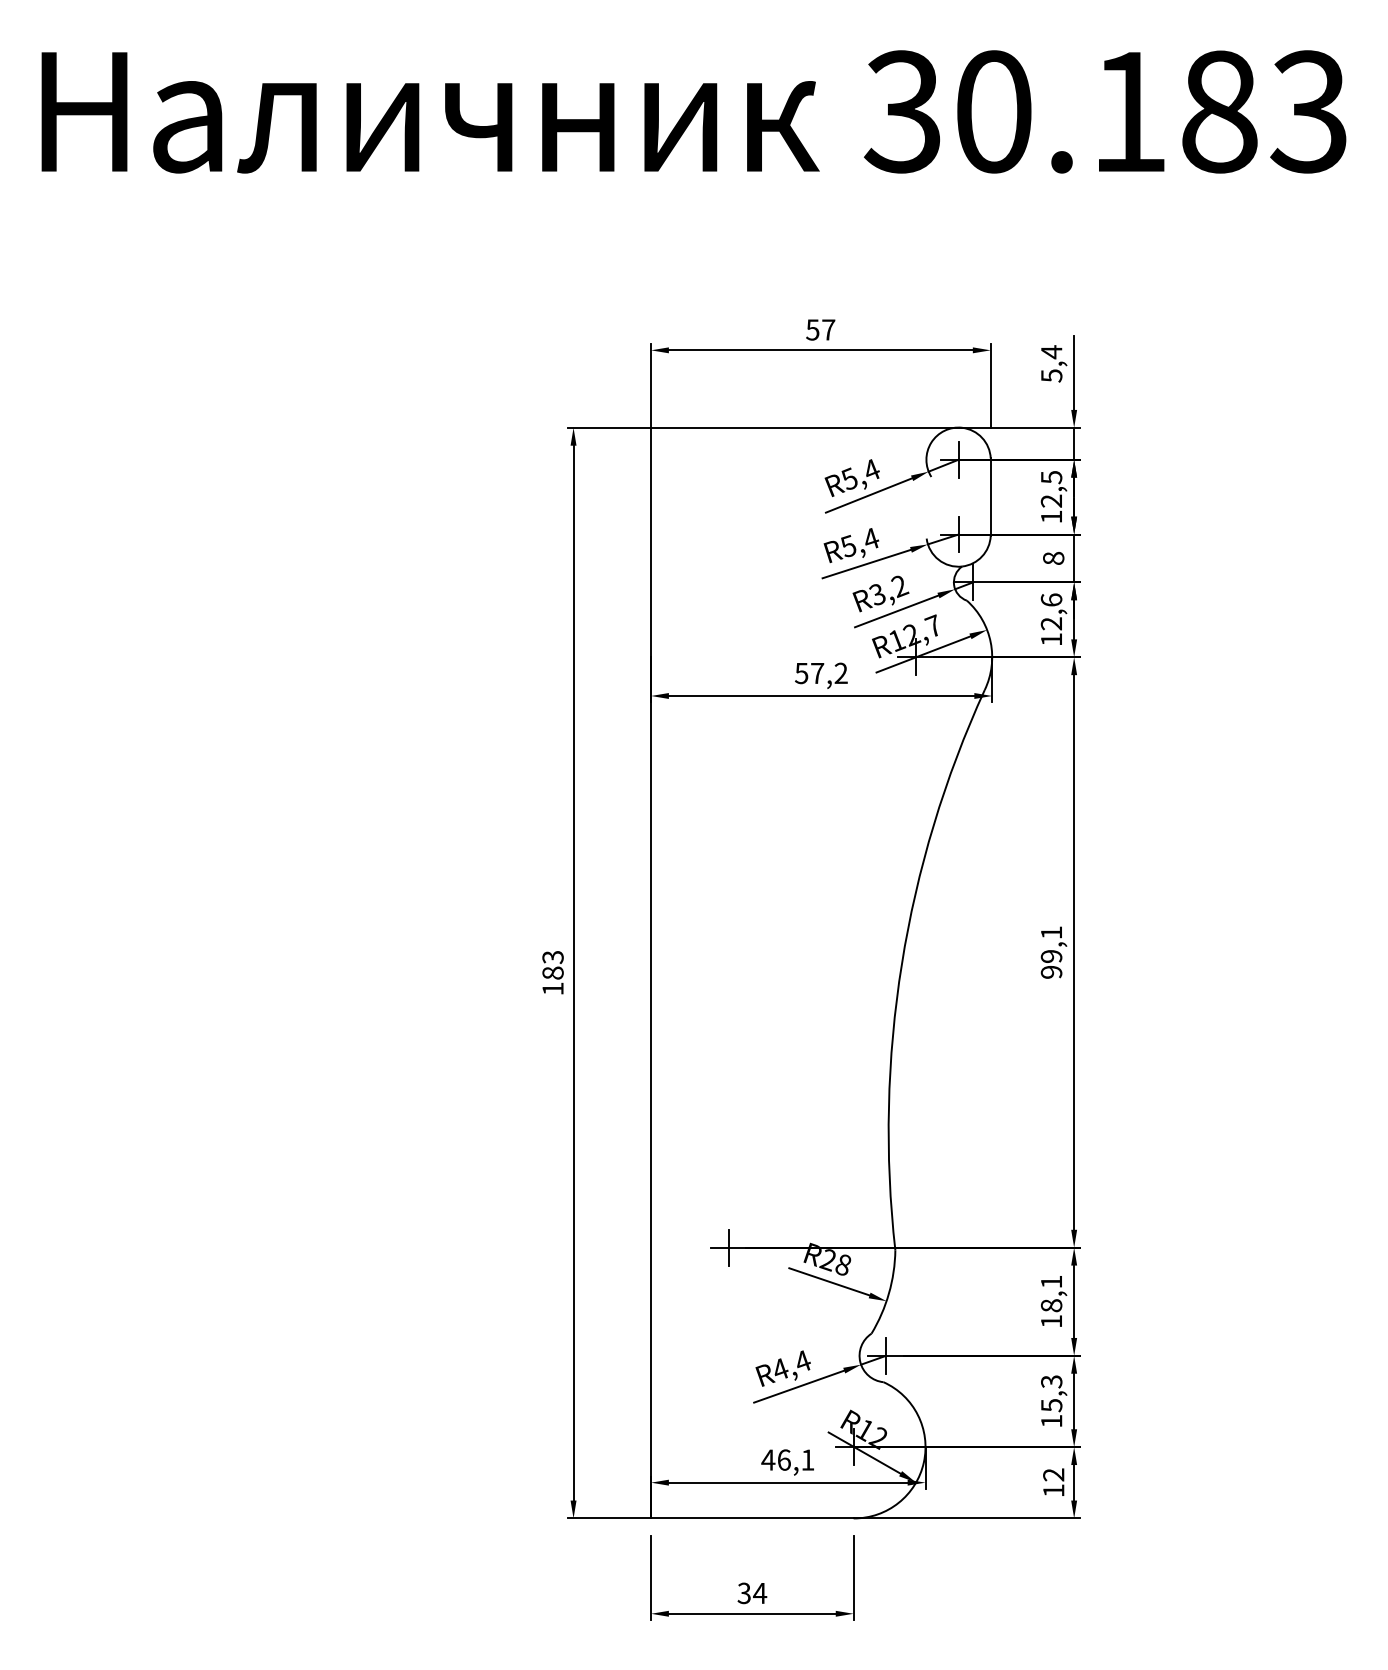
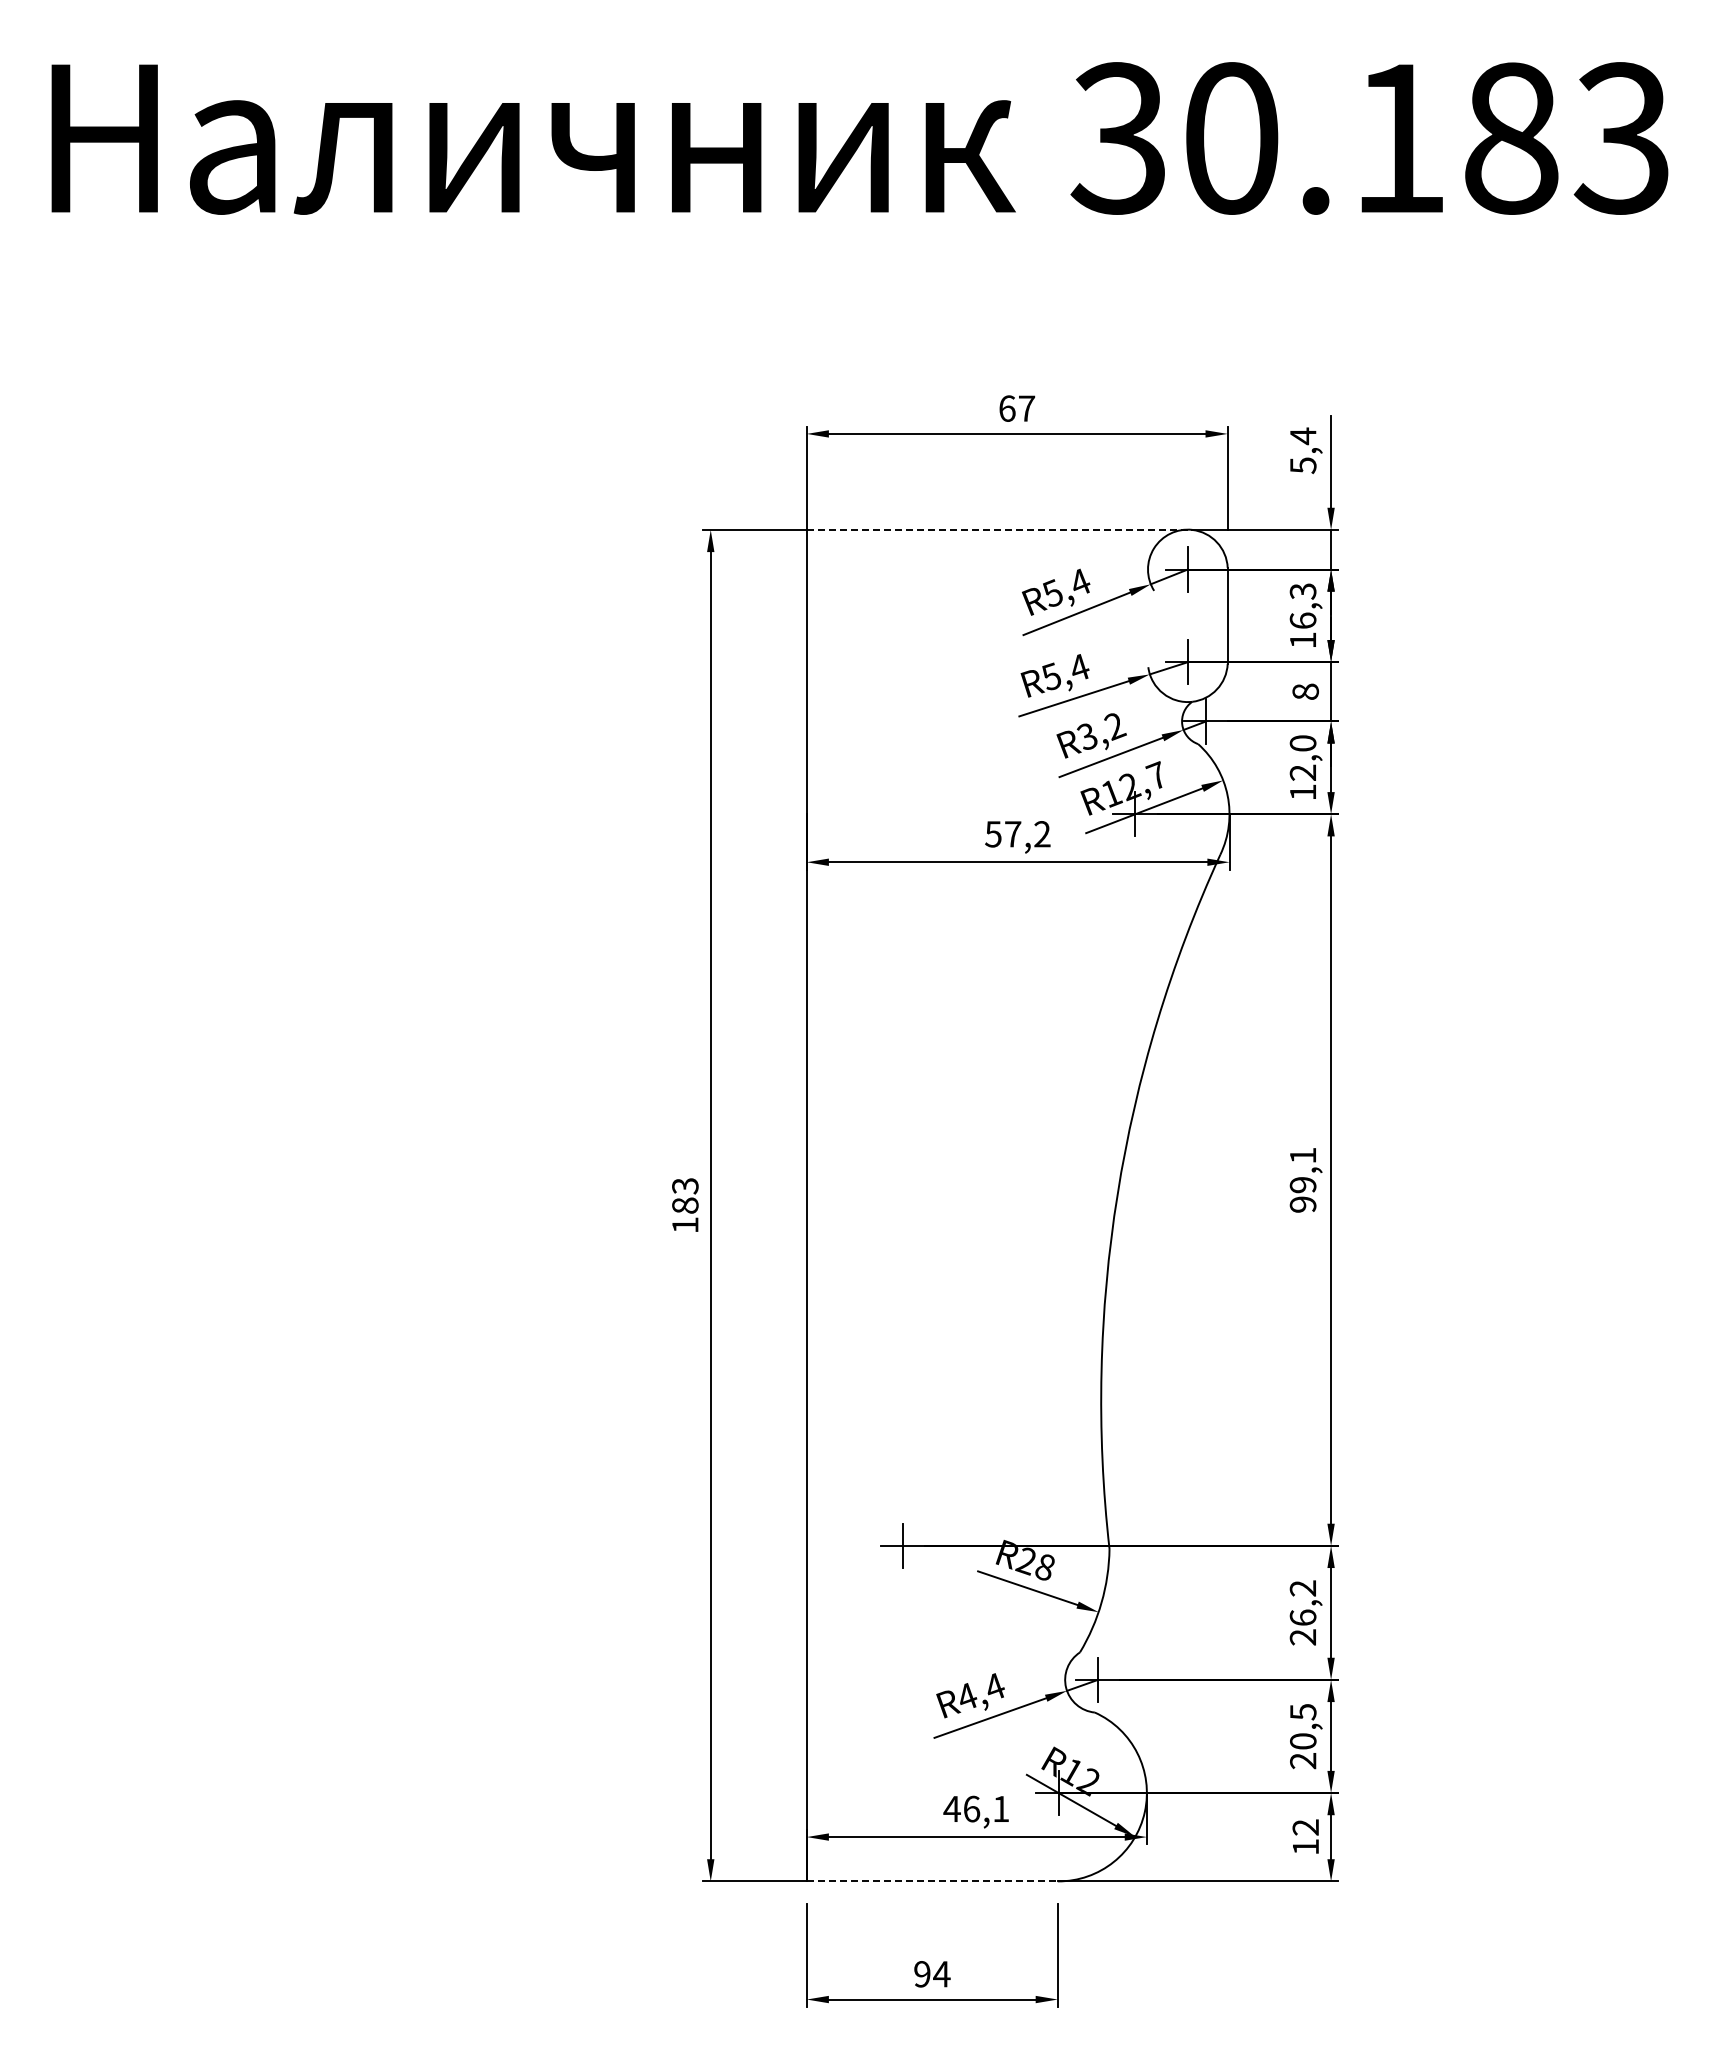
text: (812, 329) -> (1006, 408), 57 -> 67
line: (806, 427) -> (999, 529), solid -> dashed
text: (1051, 488) -> (1302, 605), 12,5 -> 16,3
text: (1051, 600) -> (1302, 743), 12,6 -> 12,0
text: (1051, 1301) -> (1302, 1612), 18,1 -> 26,2
text: (1051, 1401) -> (1303, 1736), 15,3 -> 20,5
line: (752, 1518) -> (932, 1881), solid -> dashed
text: (744, 1593) -> (922, 1974), 34 -> 94

